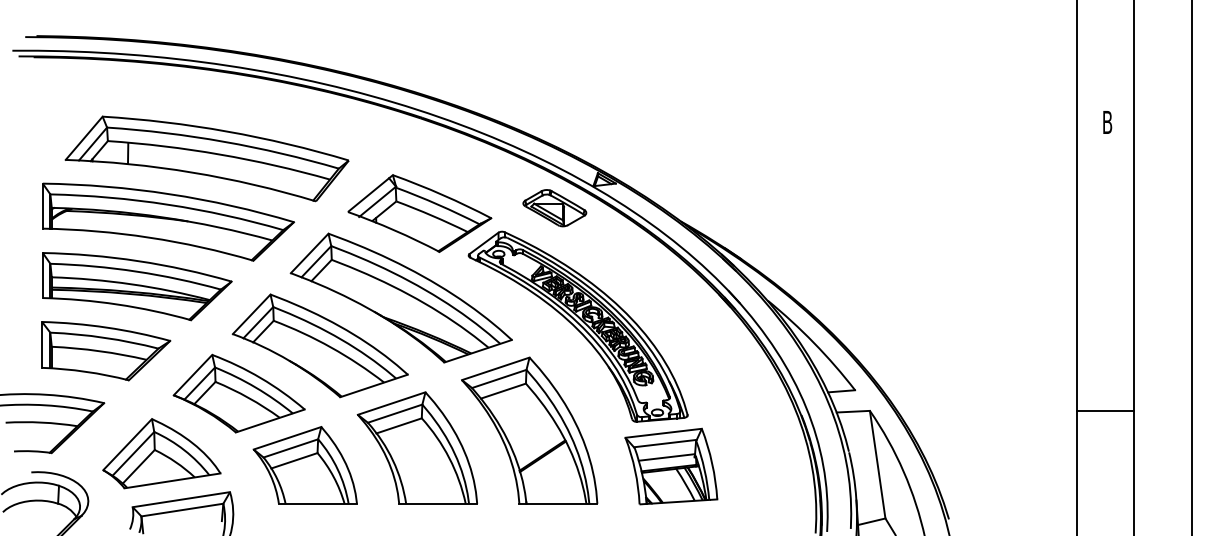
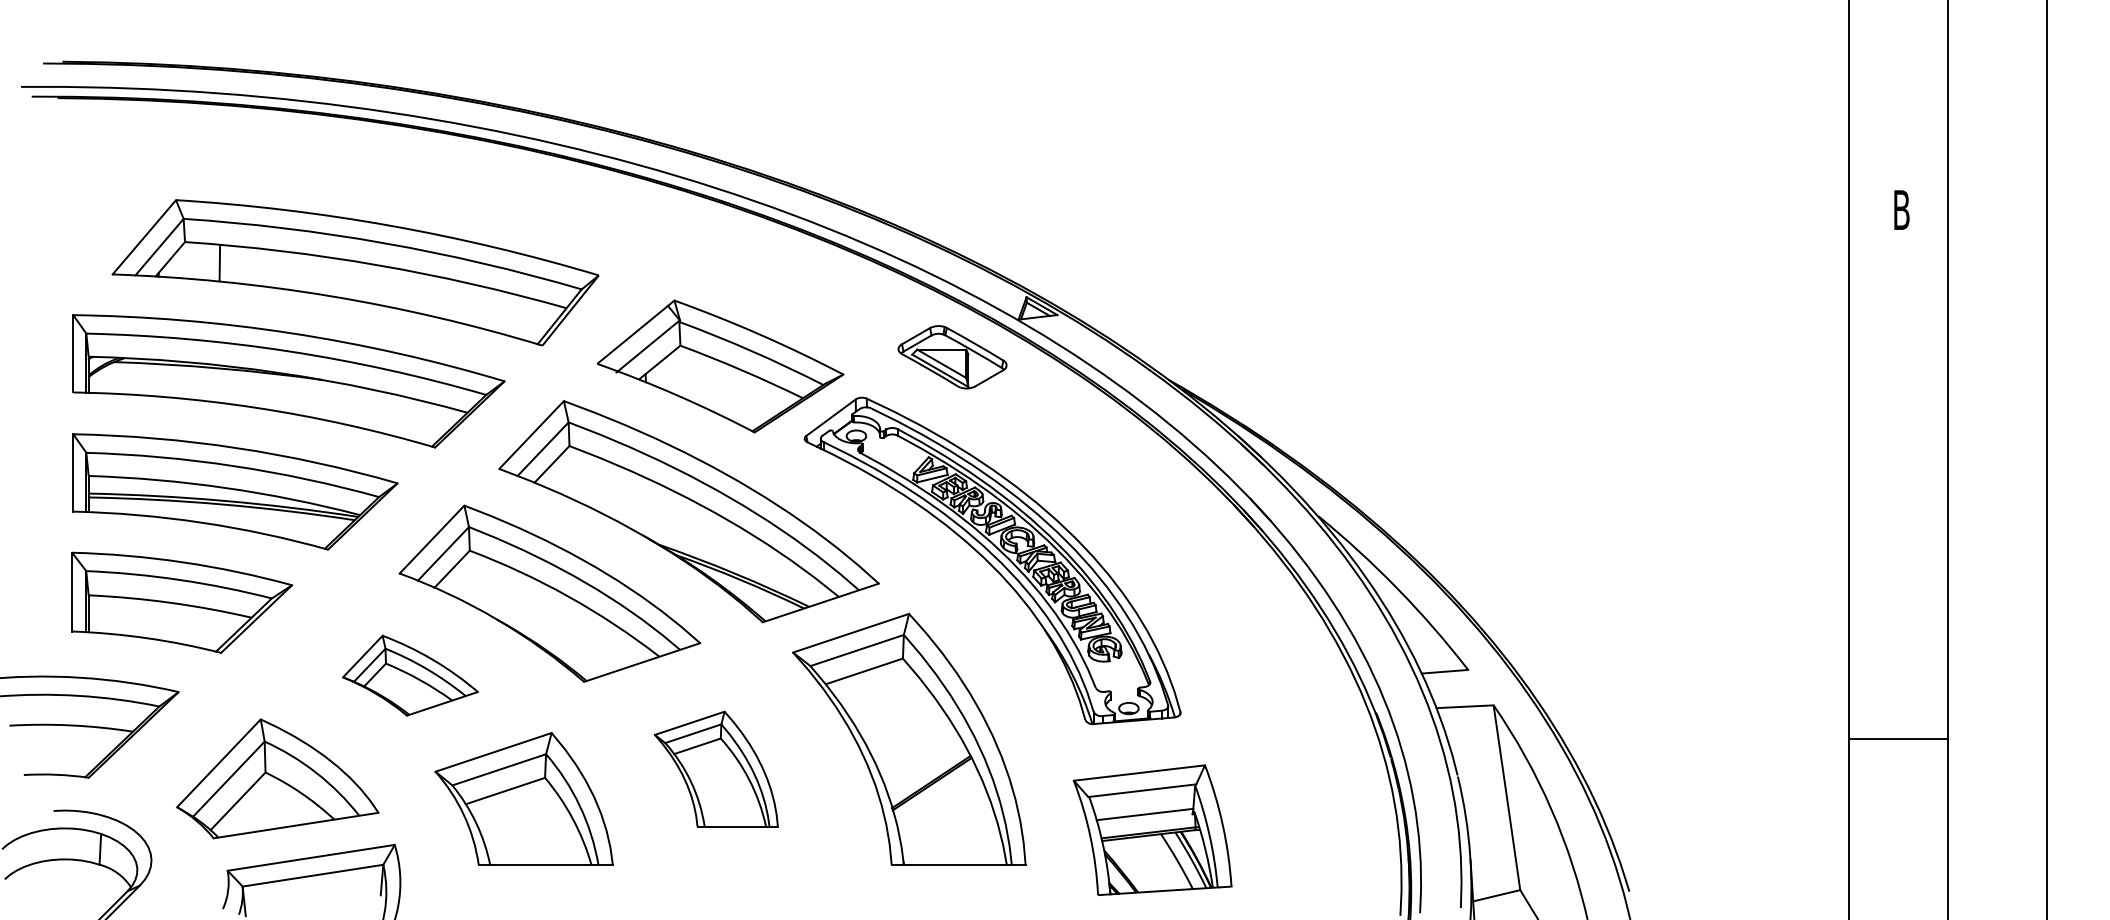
part: (238, 393) -> (409, 675), size x0.6
line: (1105, 411) -> (1898, 739), moved
part: (416, 447) -> (714, 768), size x0.6
part: (671, 466) -> (1152, 830), moved

